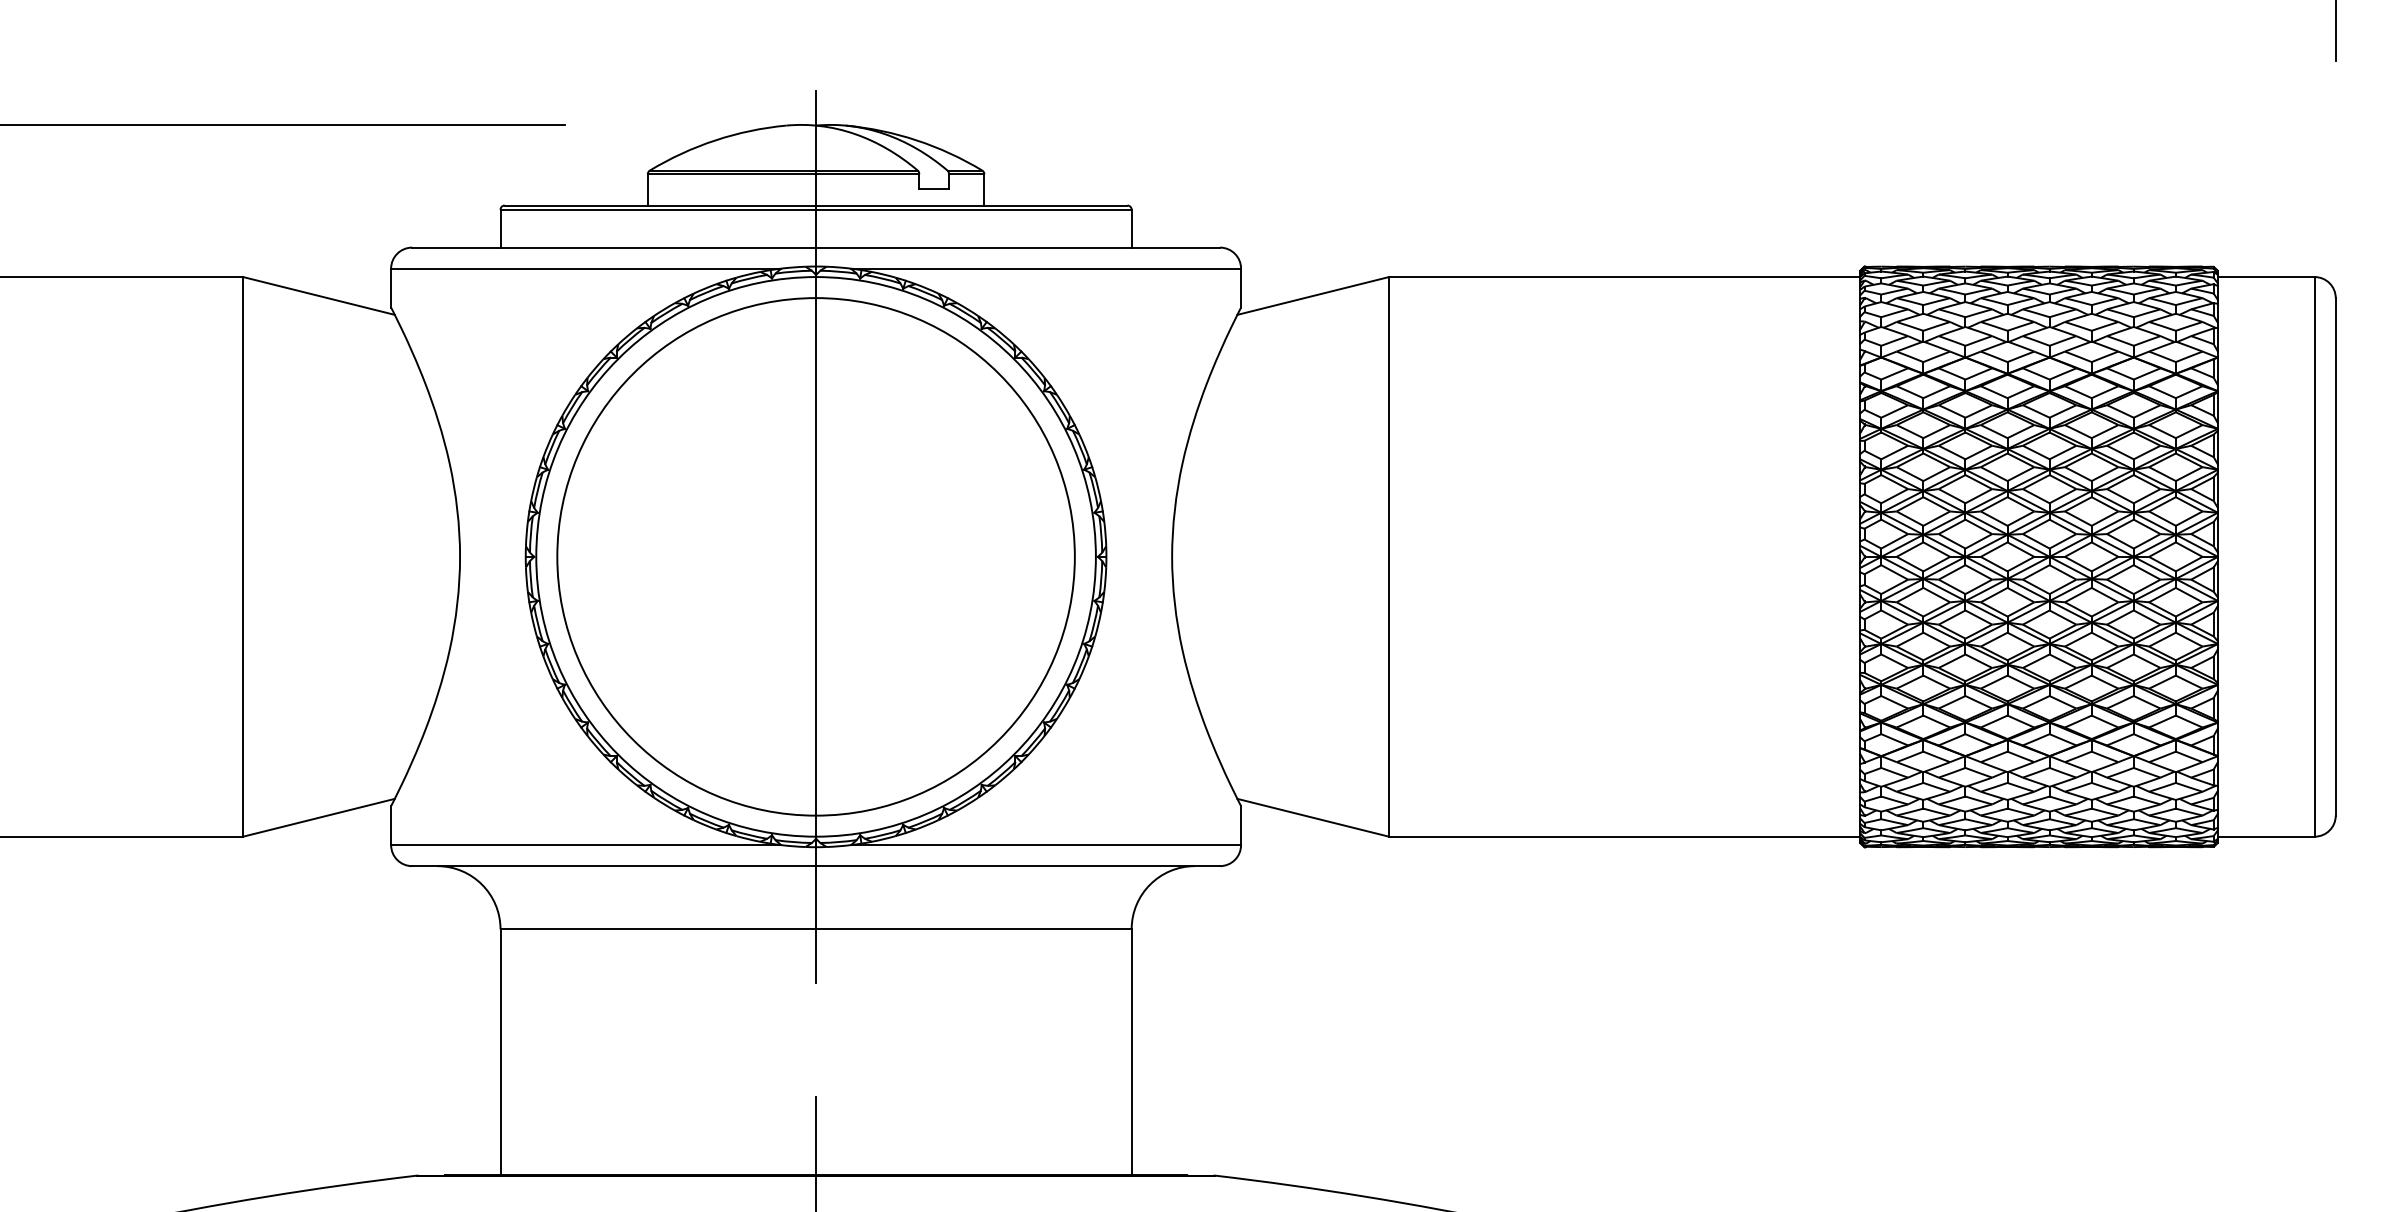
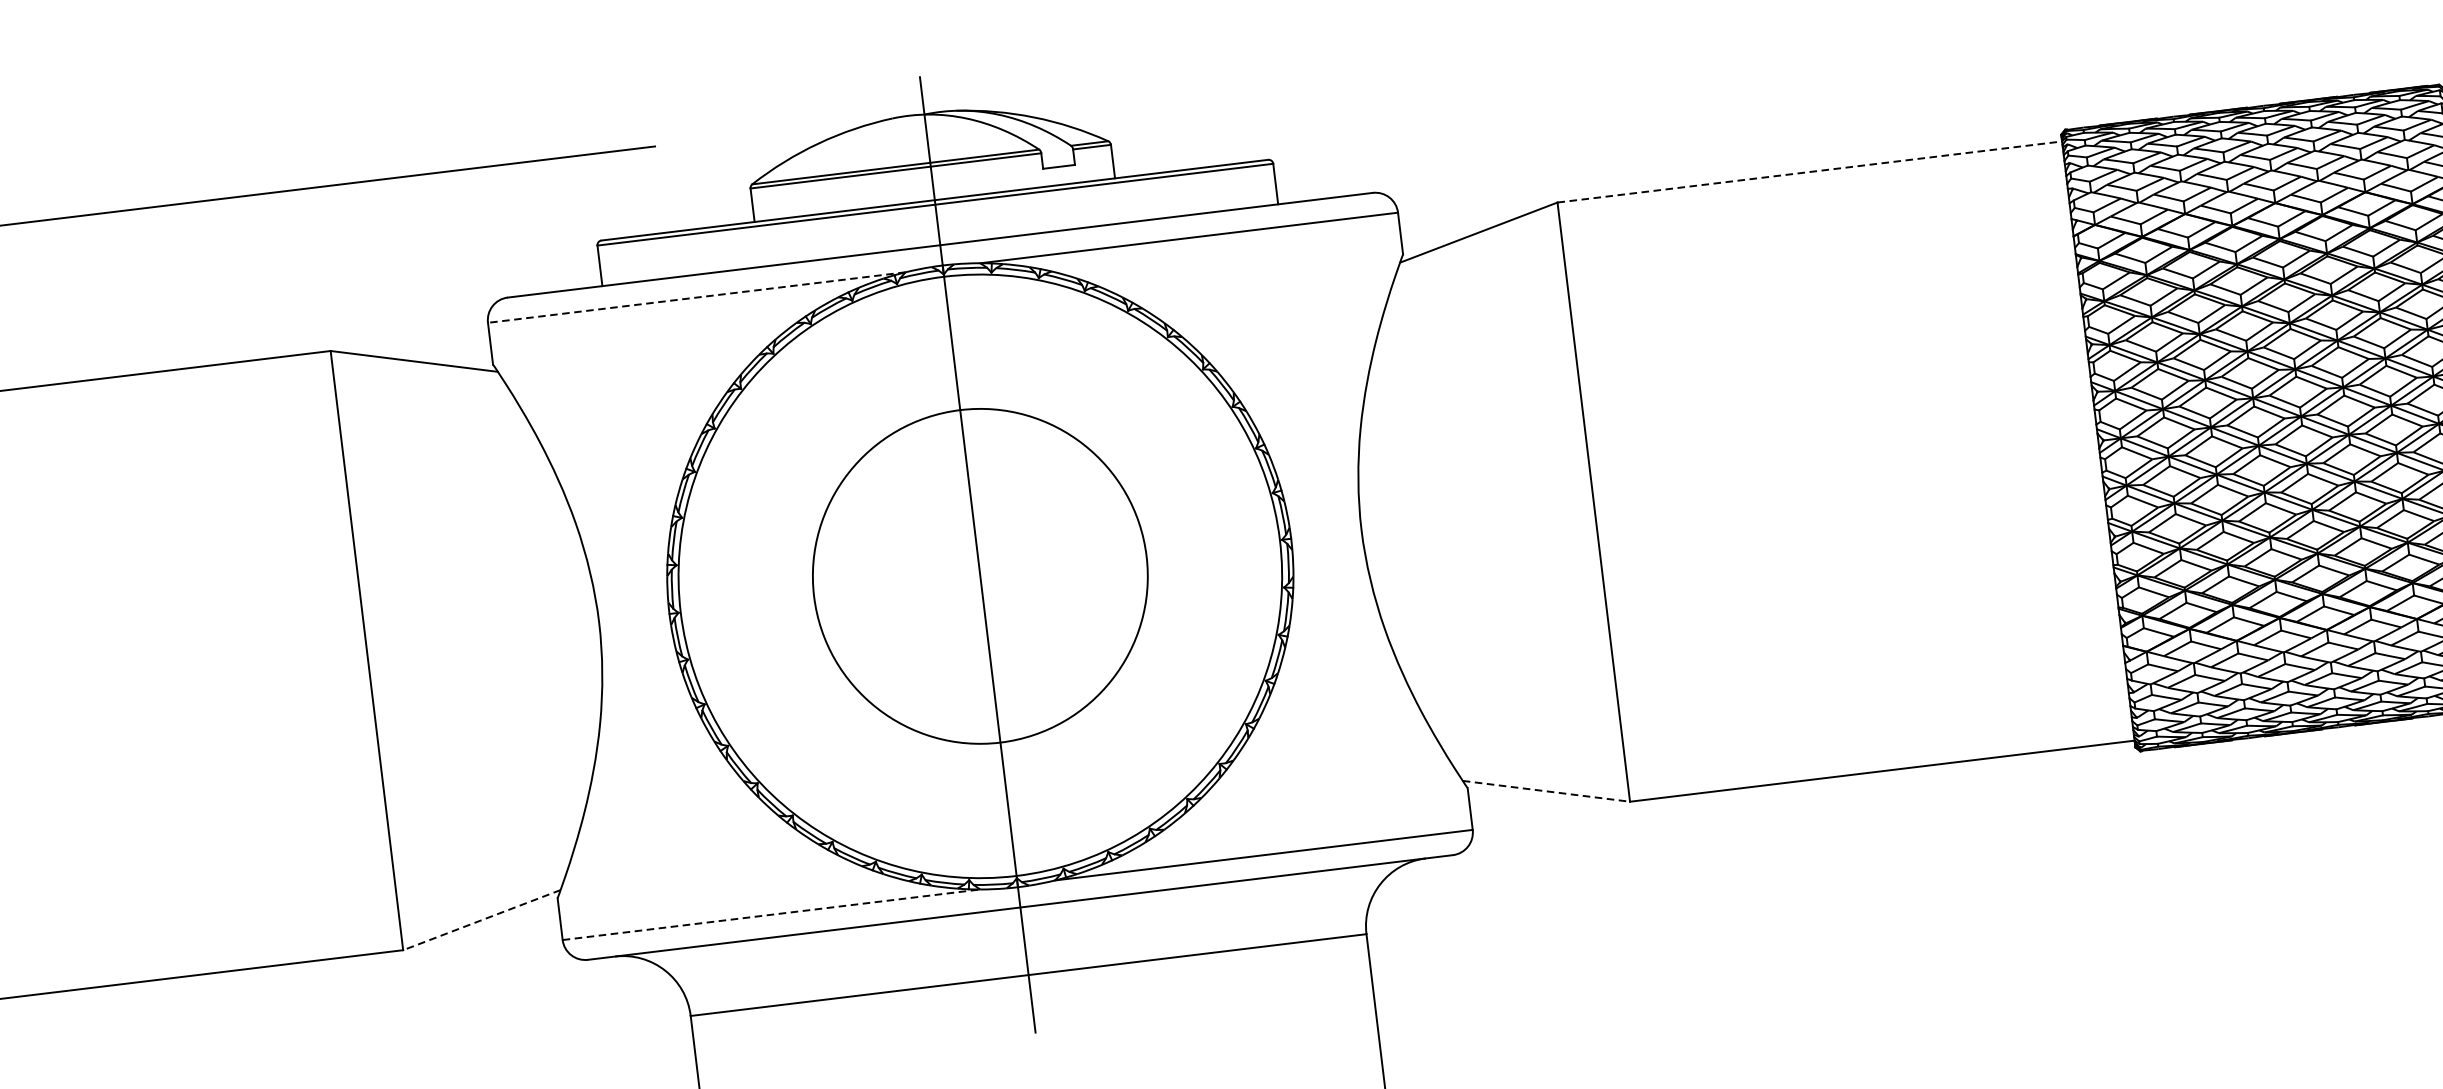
line: (585, 268) -> (696, 297), solid -> dashed
line: (1624, 277) -> (1809, 172), solid -> dashed
circle: (815, 556) -> (979, 576), size x0.6
line: (318, 817) -> (481, 919), solid -> dashed
line: (1313, 817) -> (1546, 790), solid -> dashed
line: (586, 845) -> (771, 915), solid -> dashed

